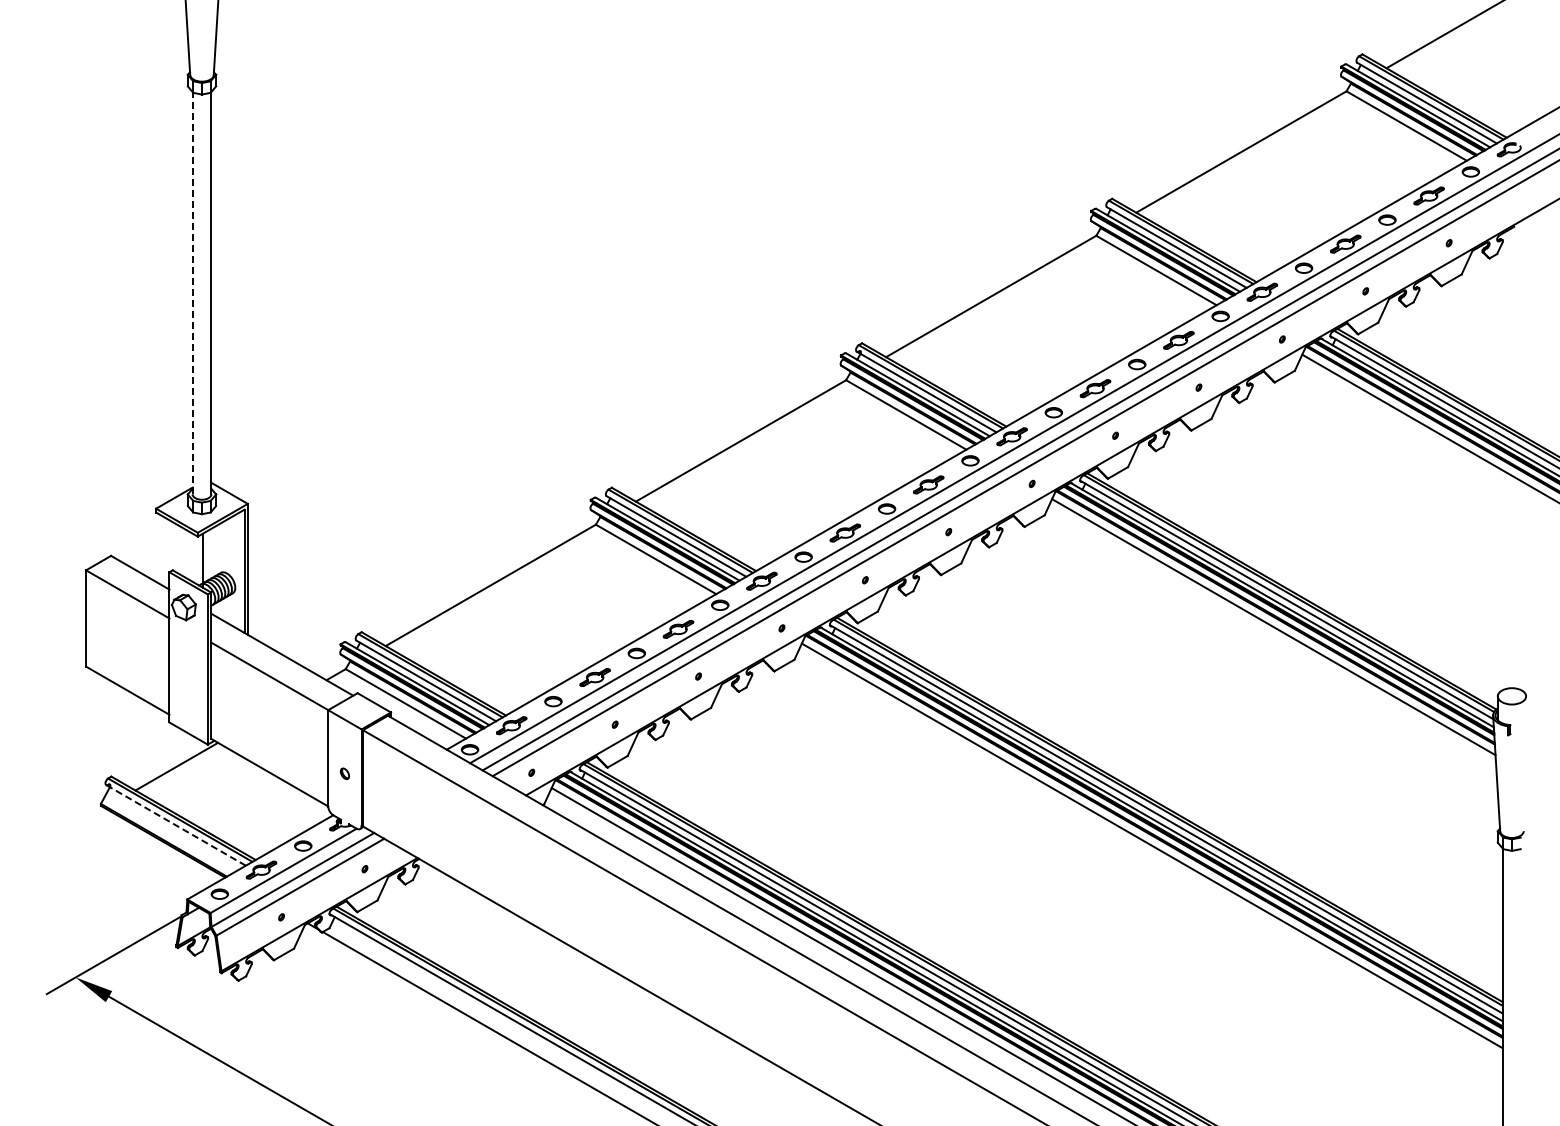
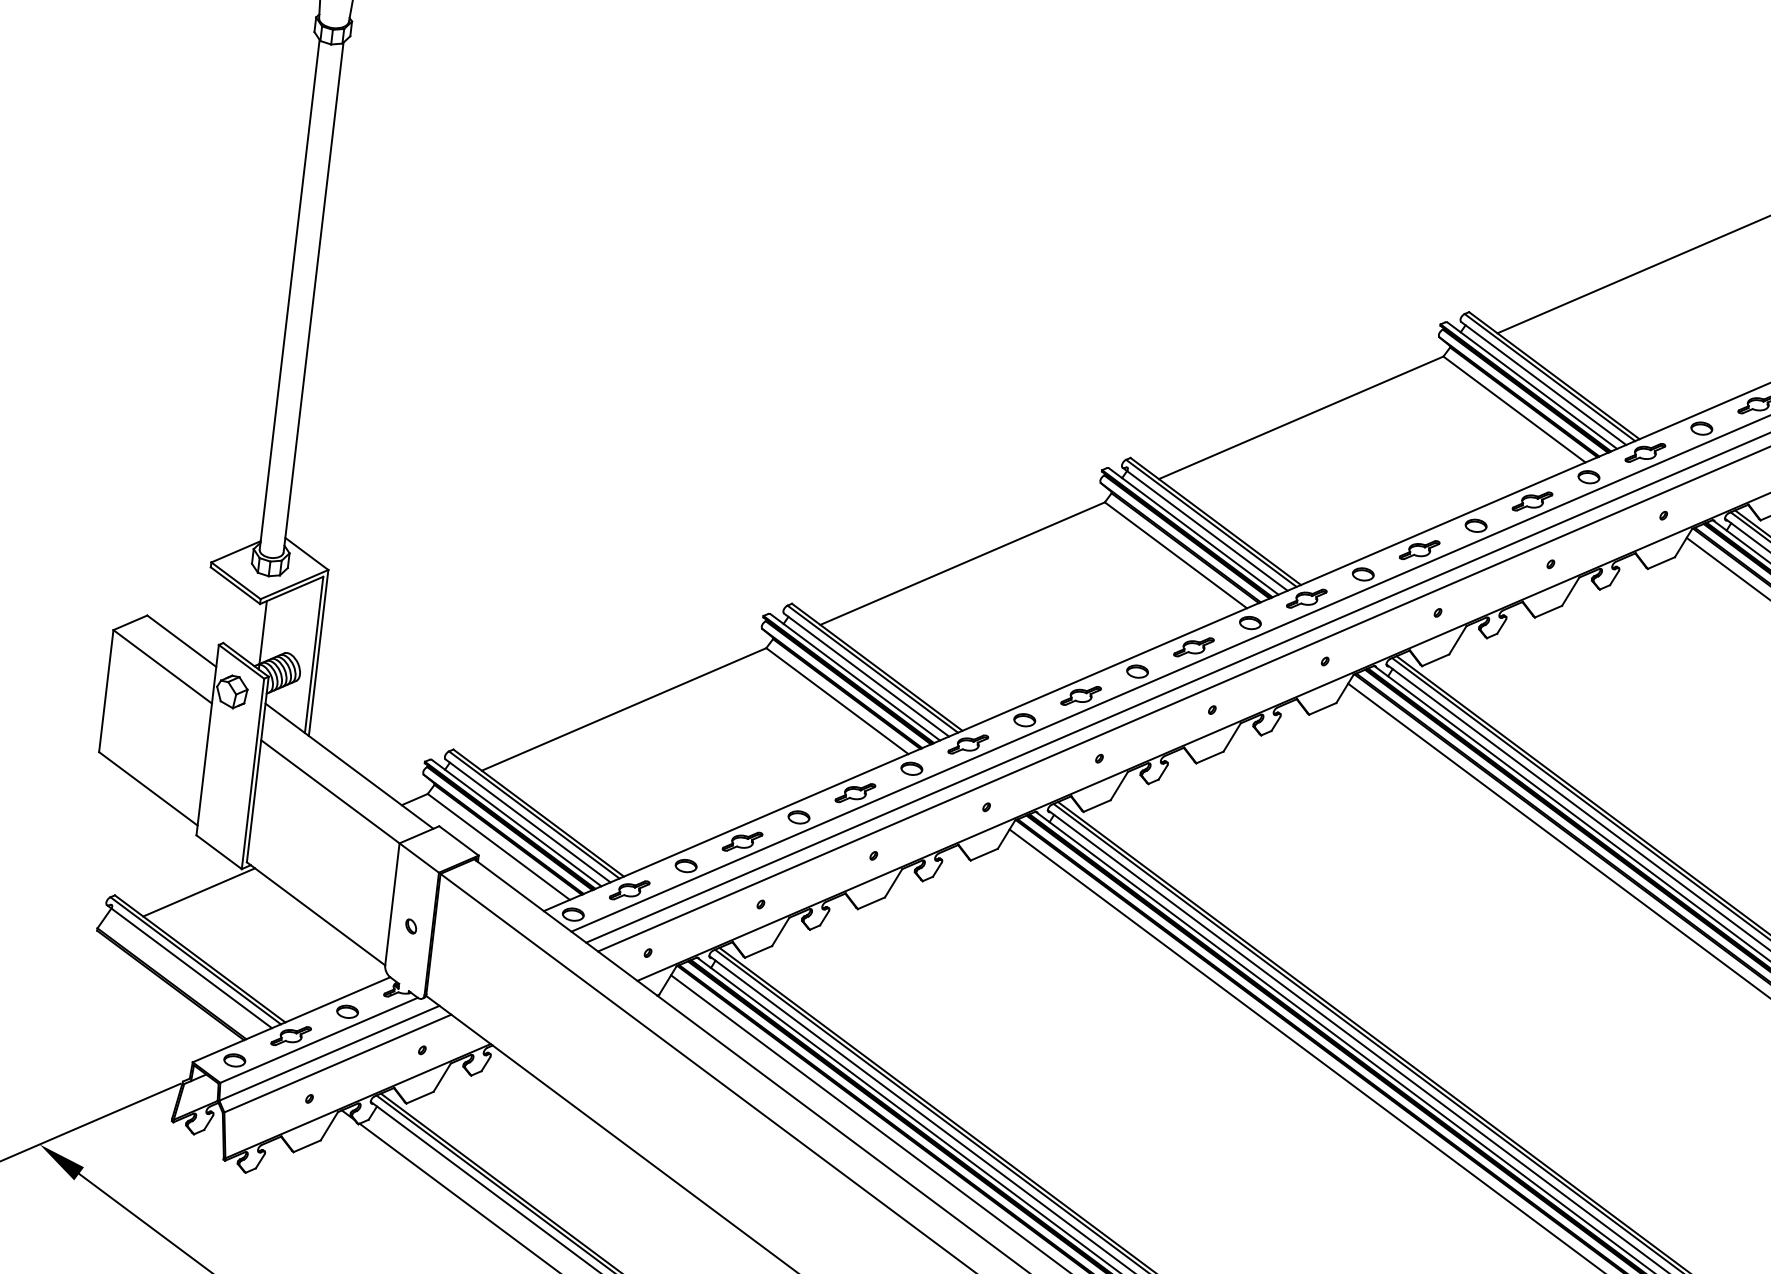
line: (192, 292) -> (289, 293), dashed -> solid
line: (176, 825) -> (190, 966), dashed -> solid

